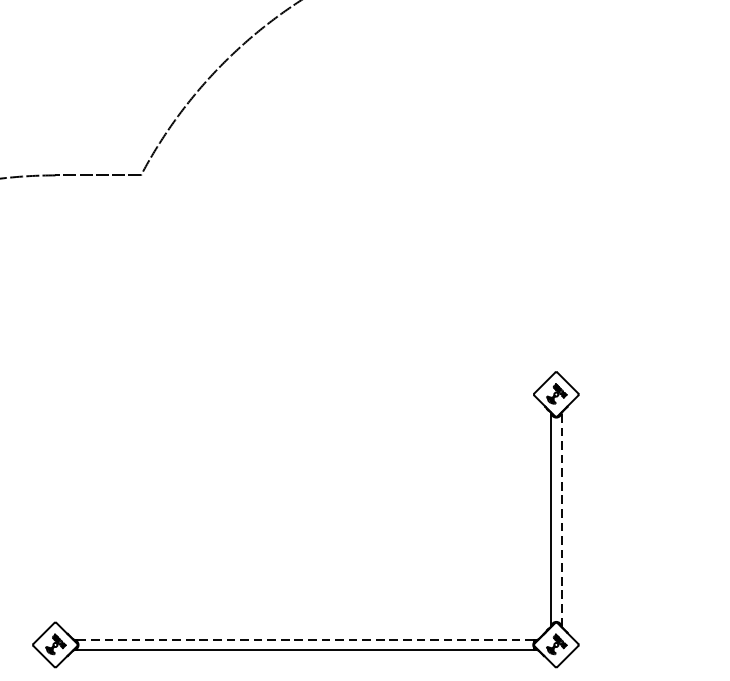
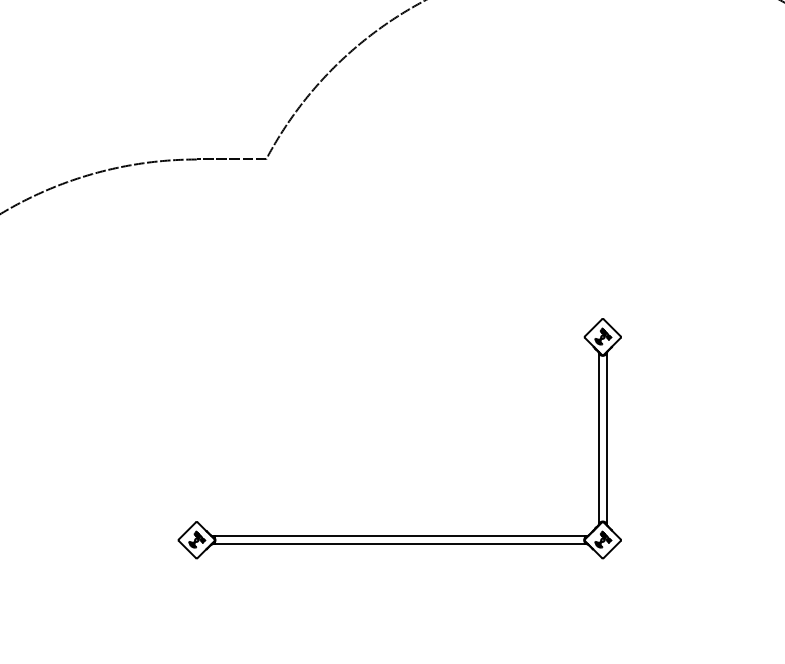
line: (562, 519) -> (607, 438), dashed -> solid
line: (306, 639) -> (400, 535), dashed -> solid

